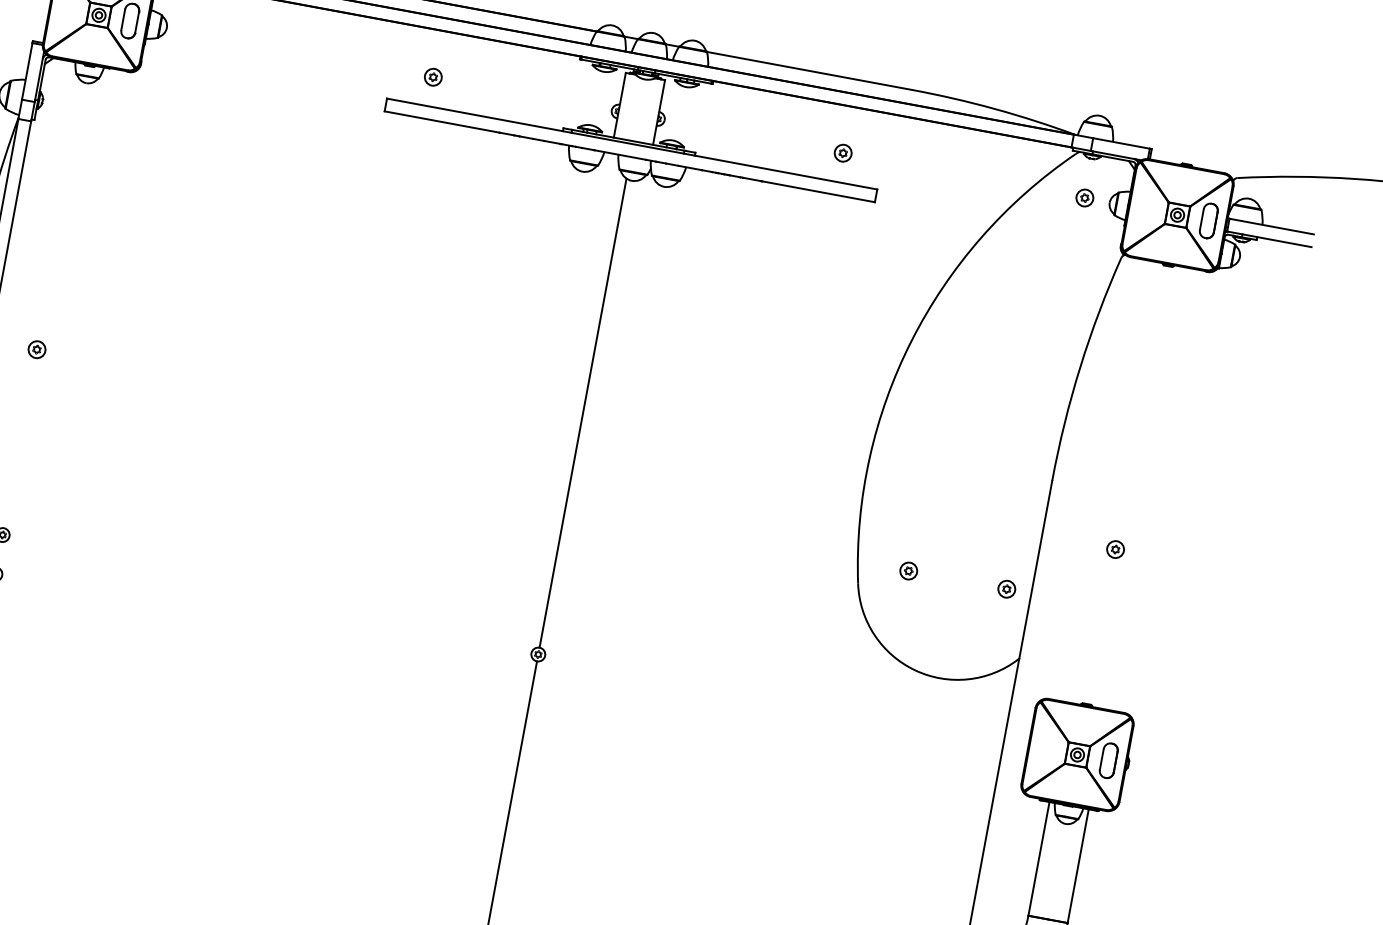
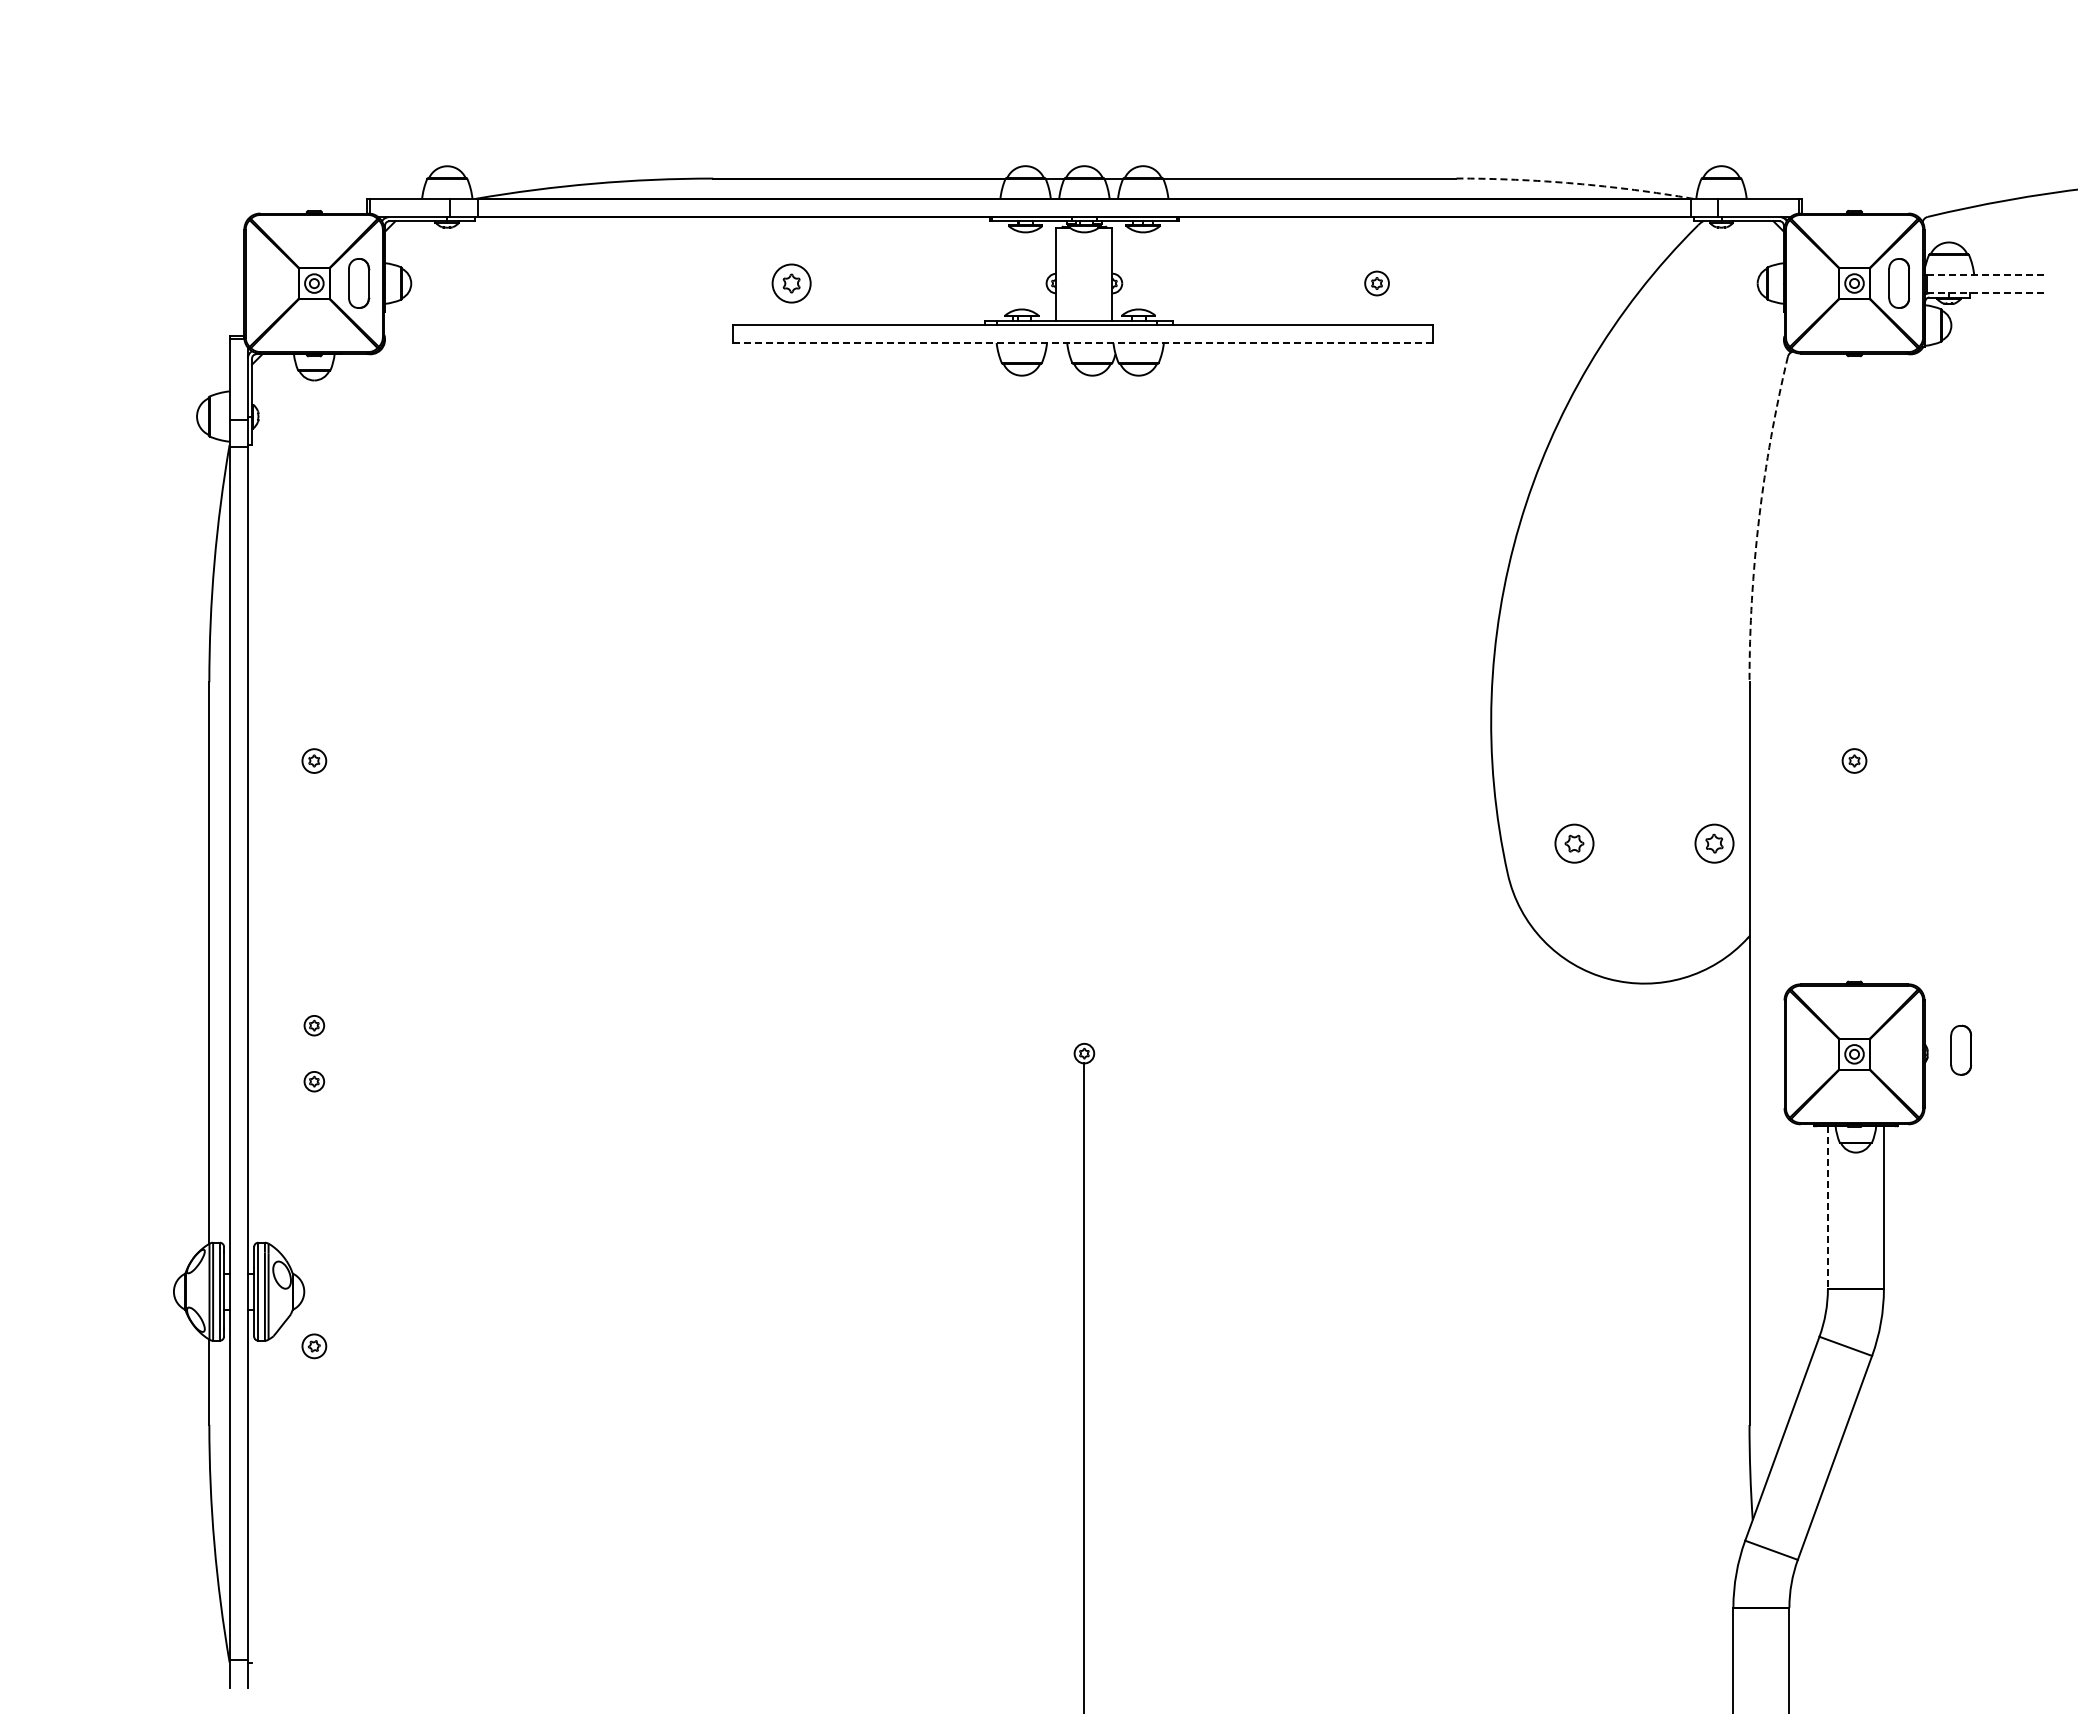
part: (433, 77) -> (791, 283), size x1.6
arc: (994, 108) -> (1574, 183), solid -> dashed
line: (629, 157) -> (1082, 343), solid -> dashed
part: (1084, 197) -> (1721, 283), removed
line: (1271, 226) -> (1987, 275), solid -> dashed
line: (1269, 239) -> (1987, 293), solid -> dashed
arc: (1080, 367) -> (1759, 518), solid -> dashed
line: (583, 412) -> (1084, 708), removed
part: (908, 571) -> (1574, 843), size x1.6
part: (1006, 589) -> (1714, 843), size x1.6
part: (1109, 760) -> (1961, 1049), moved
line: (1038, 859) -> (1827, 1208), solid -> dashed

